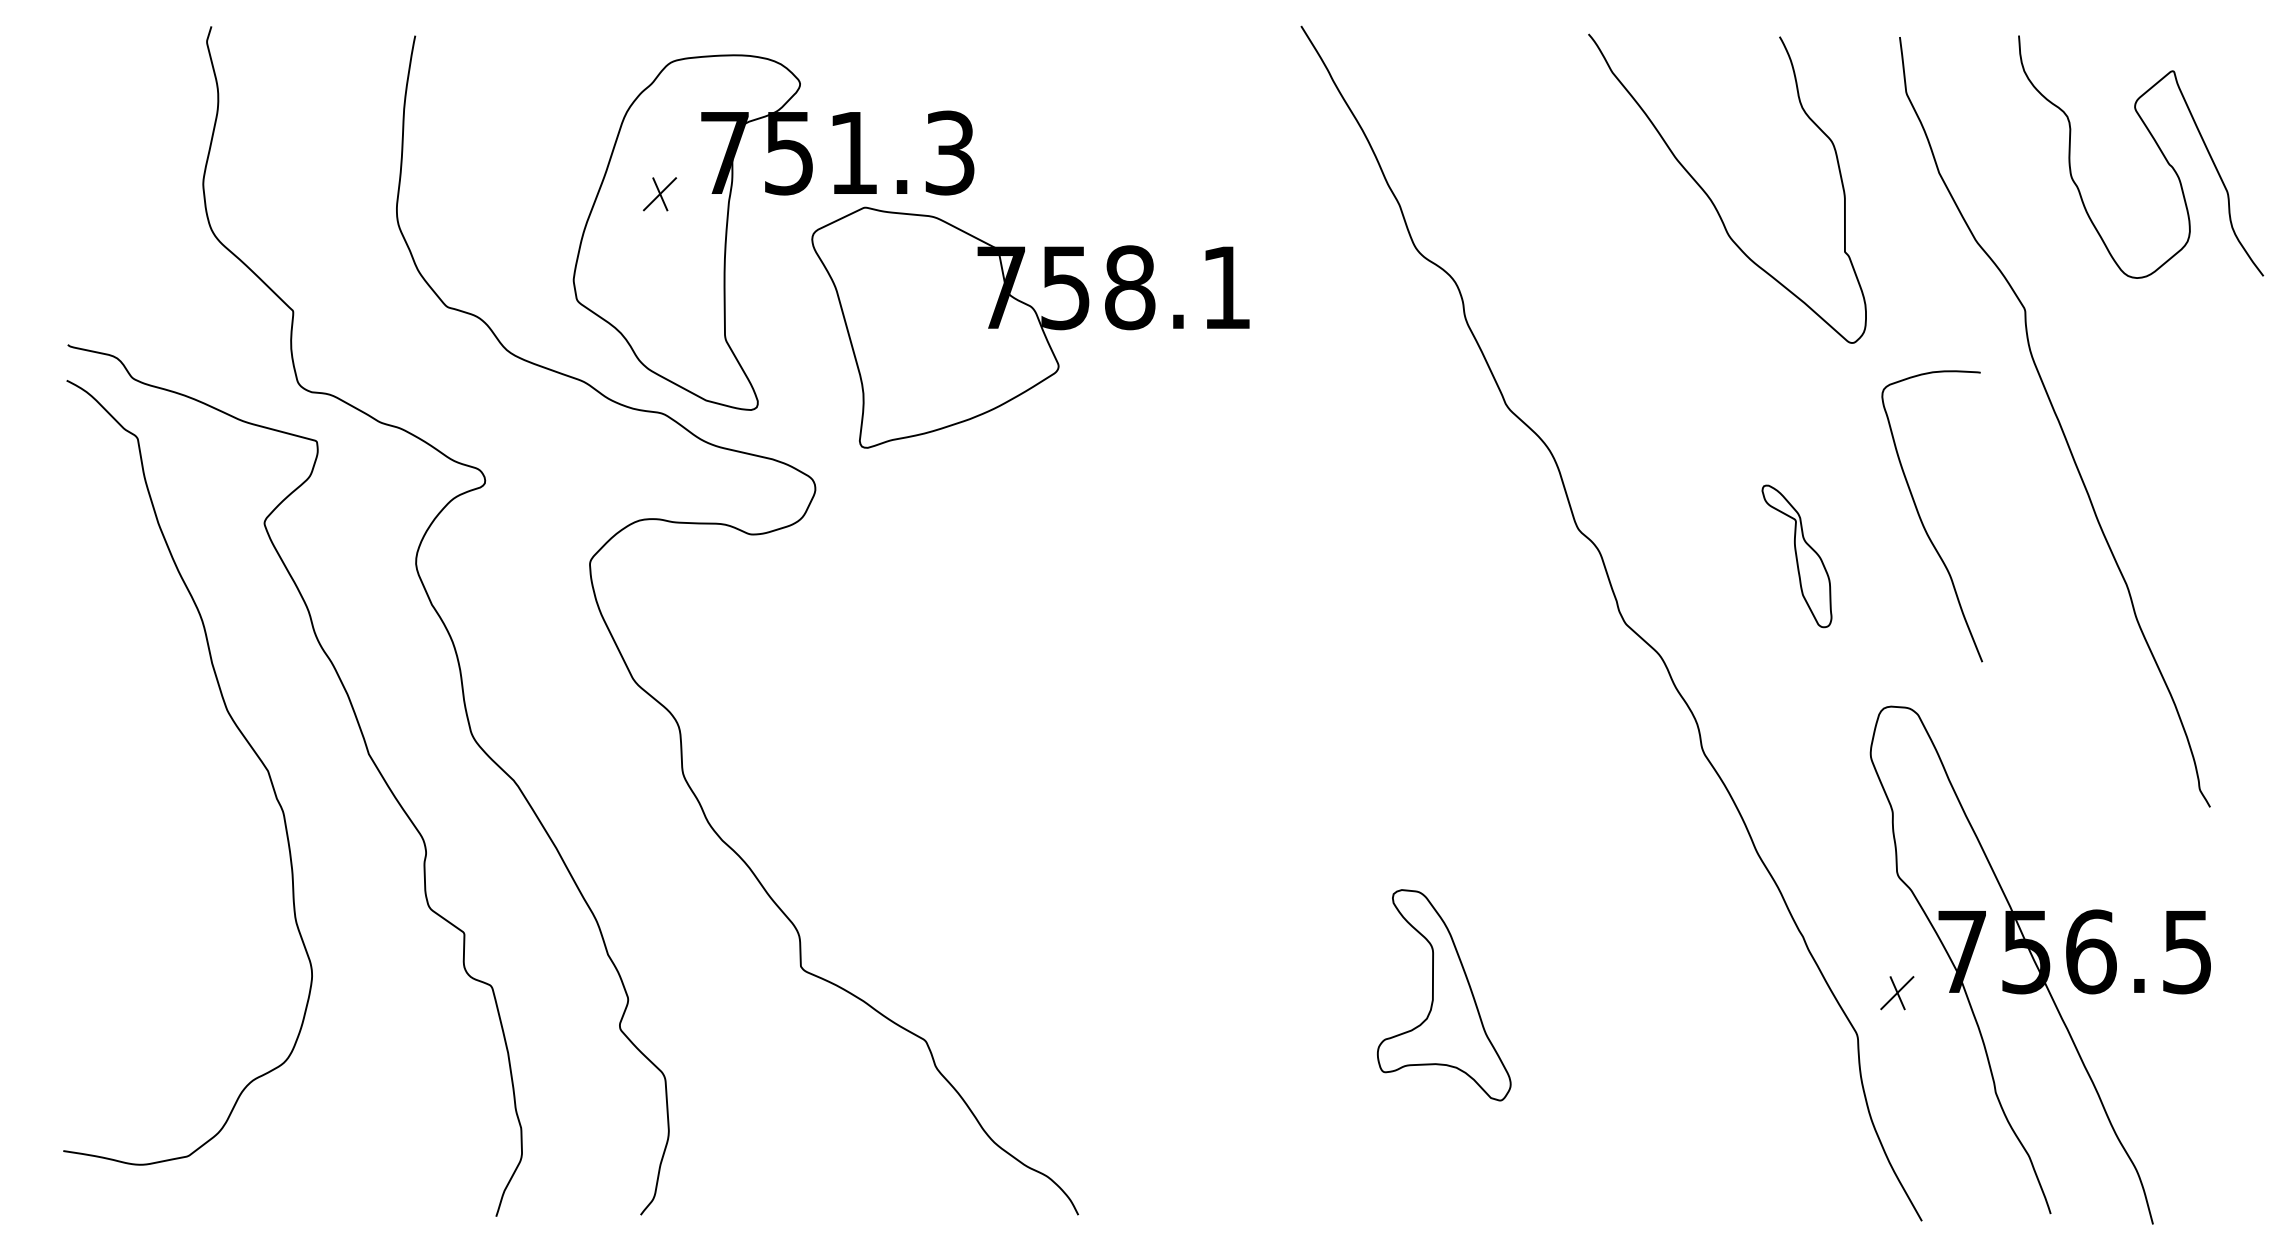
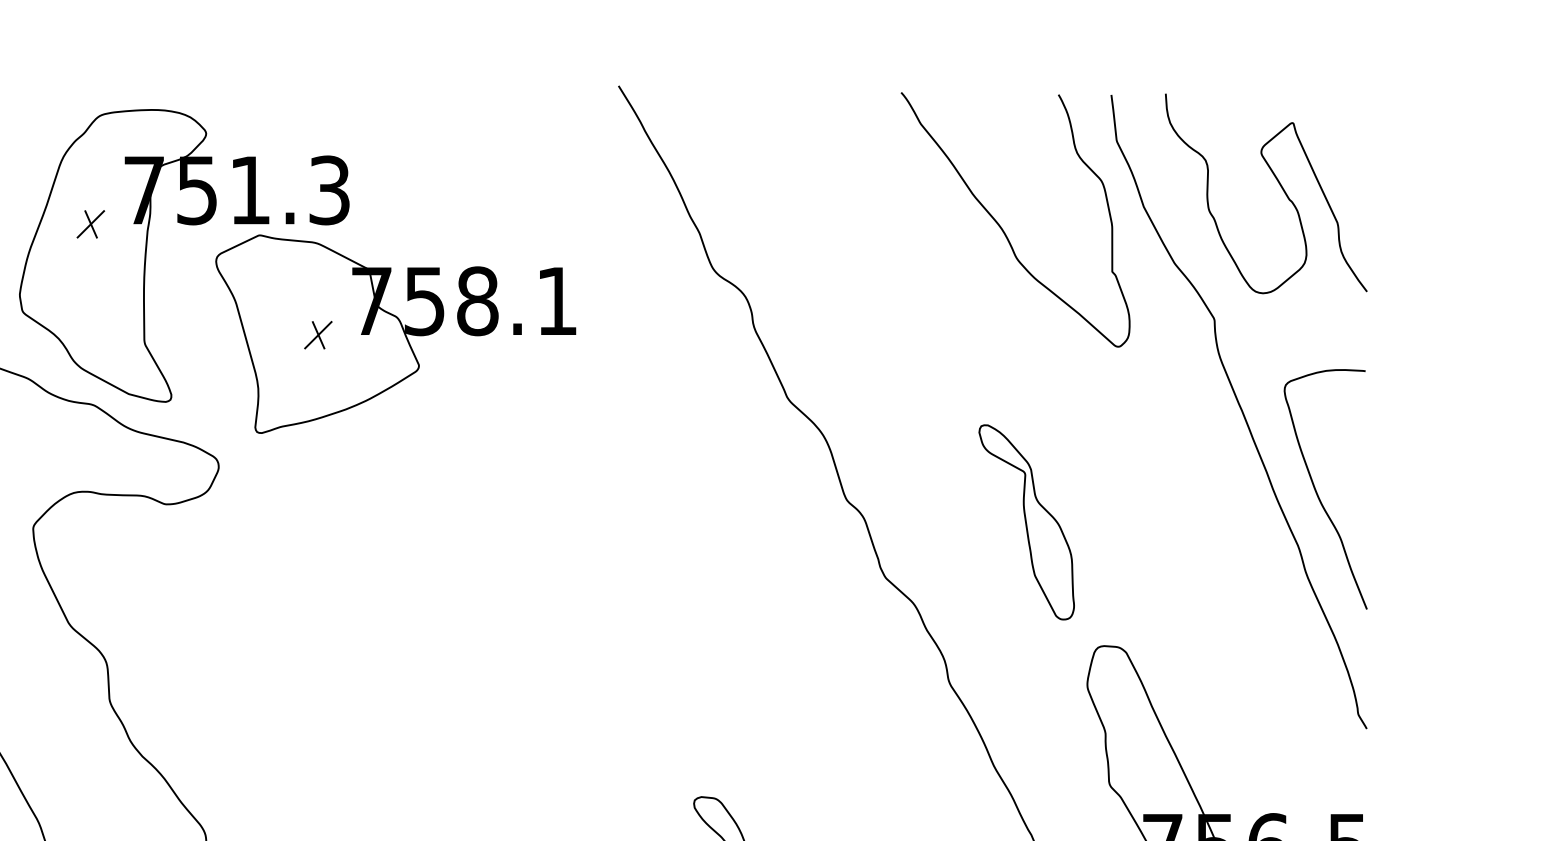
curve: (2156, 145) -> (1279, 184), moved
curve: (1712, 200) -> (1003, 229), moved
part: (936, 328) -> (318, 334), added
curve: (1922, 520) -> (1317, 492), moved
part: (1796, 556) -> (1026, 522), size x1.67

